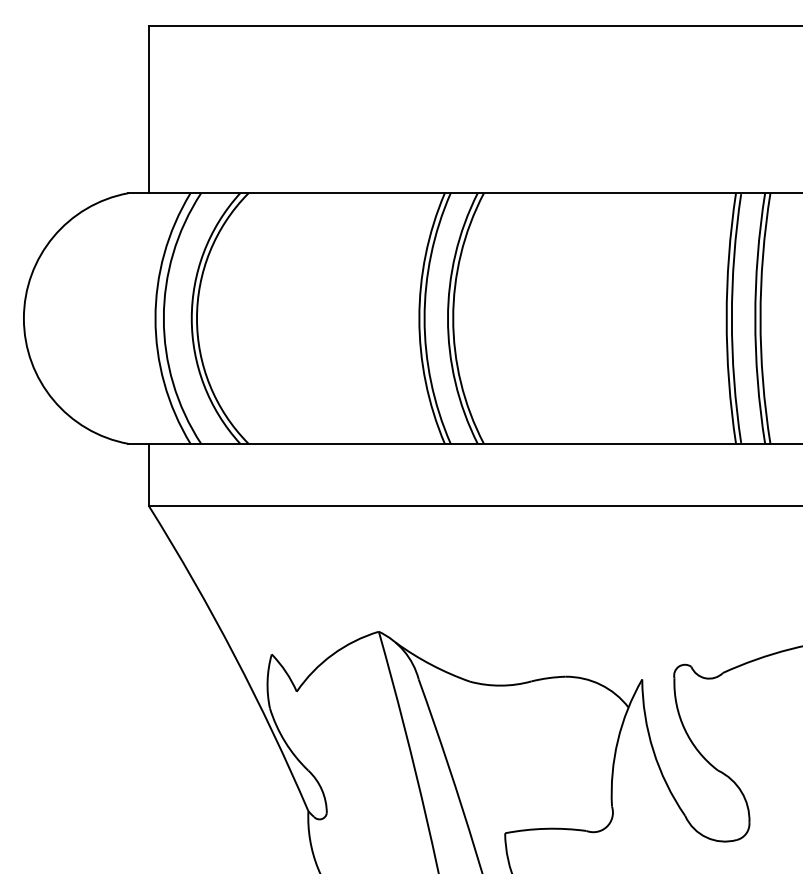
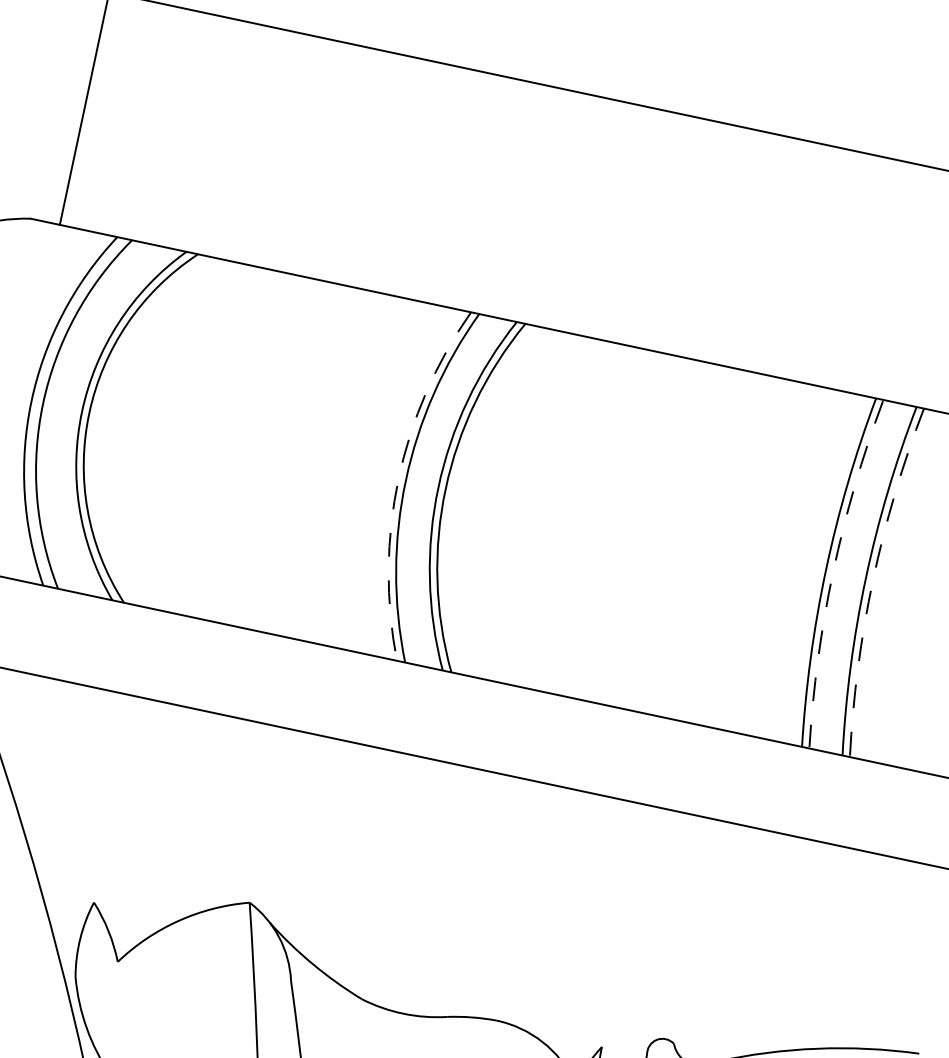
arc: (419, 318) -> (398, 479), solid -> dashed
arc: (731, 318) -> (832, 571), solid -> dashed
arc: (760, 318) -> (873, 579), solid -> dashed

